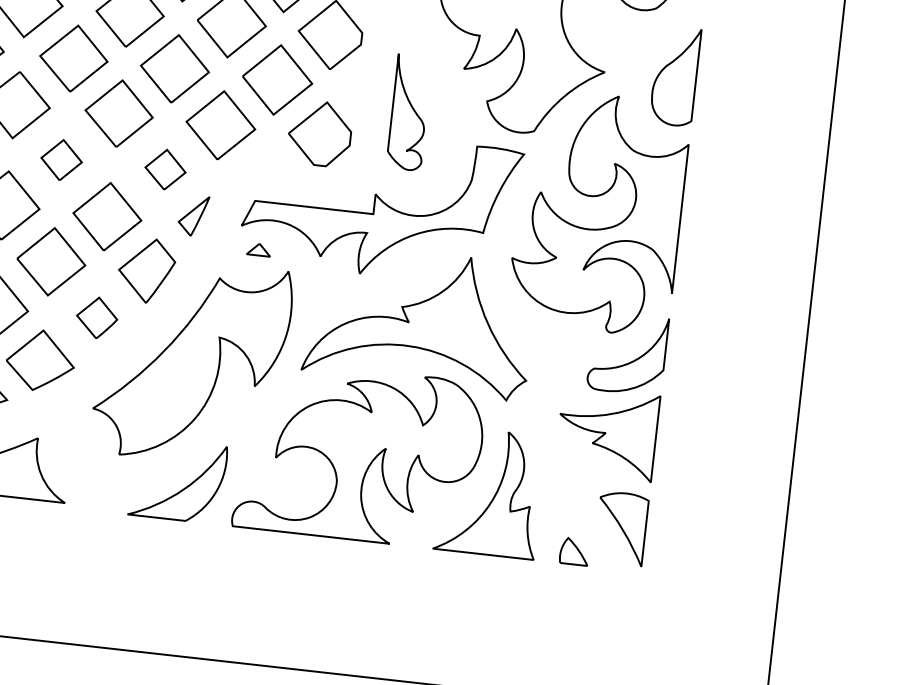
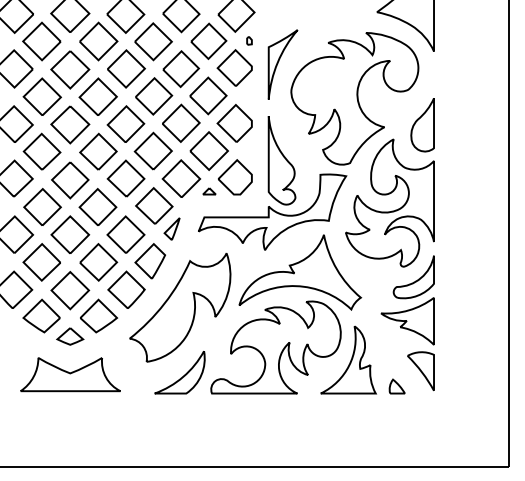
part: (408, 112) -> (281, 160), size x1.43
part: (60, 158) -> (97, 206), size x1.67
part: (165, 168) -> (154, 205), size x1.67
part: (259, 249) -> (209, 191), moved
part: (97, 317) -> (126, 289), size x1.67

